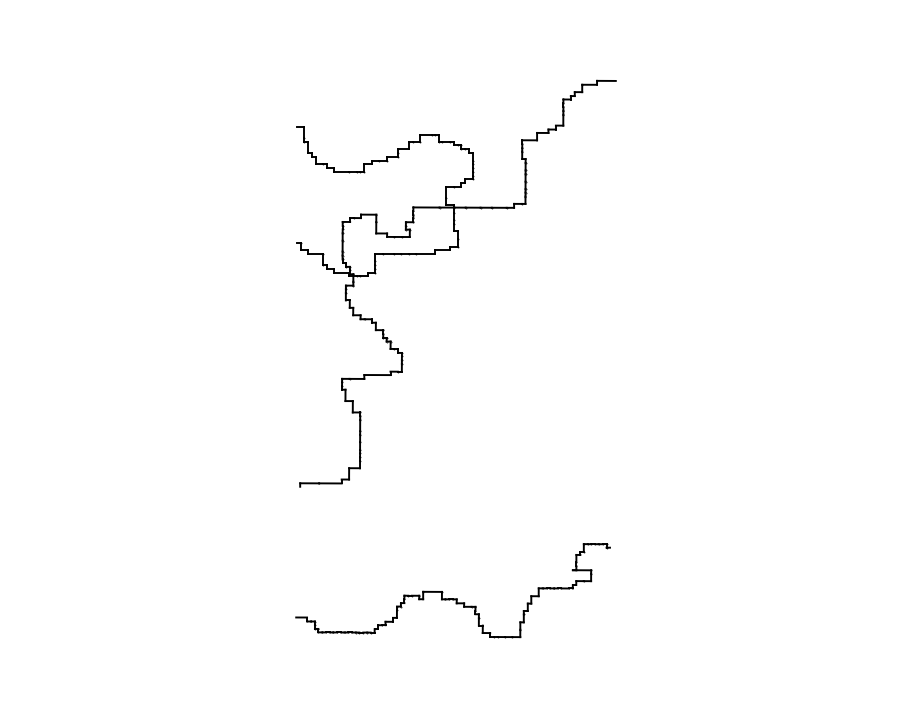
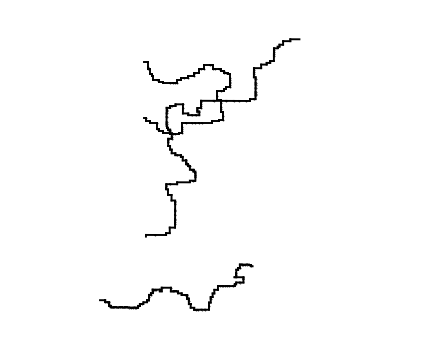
part: (453, 591) -> (176, 287), moved

